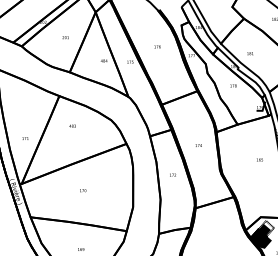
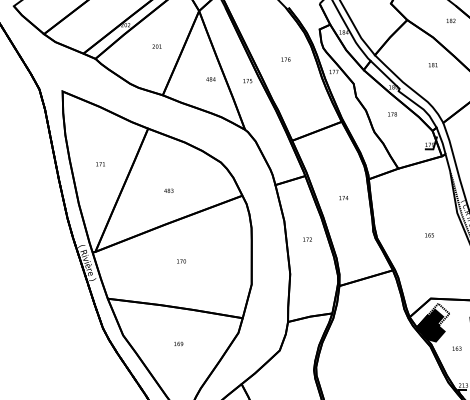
text: (250, 53) -> (433, 65), moved
text: (72, 125) -> (168, 190), moved
text: (25, 138) -> (100, 164), moved
text: (259, 160) -> (429, 235), moved

